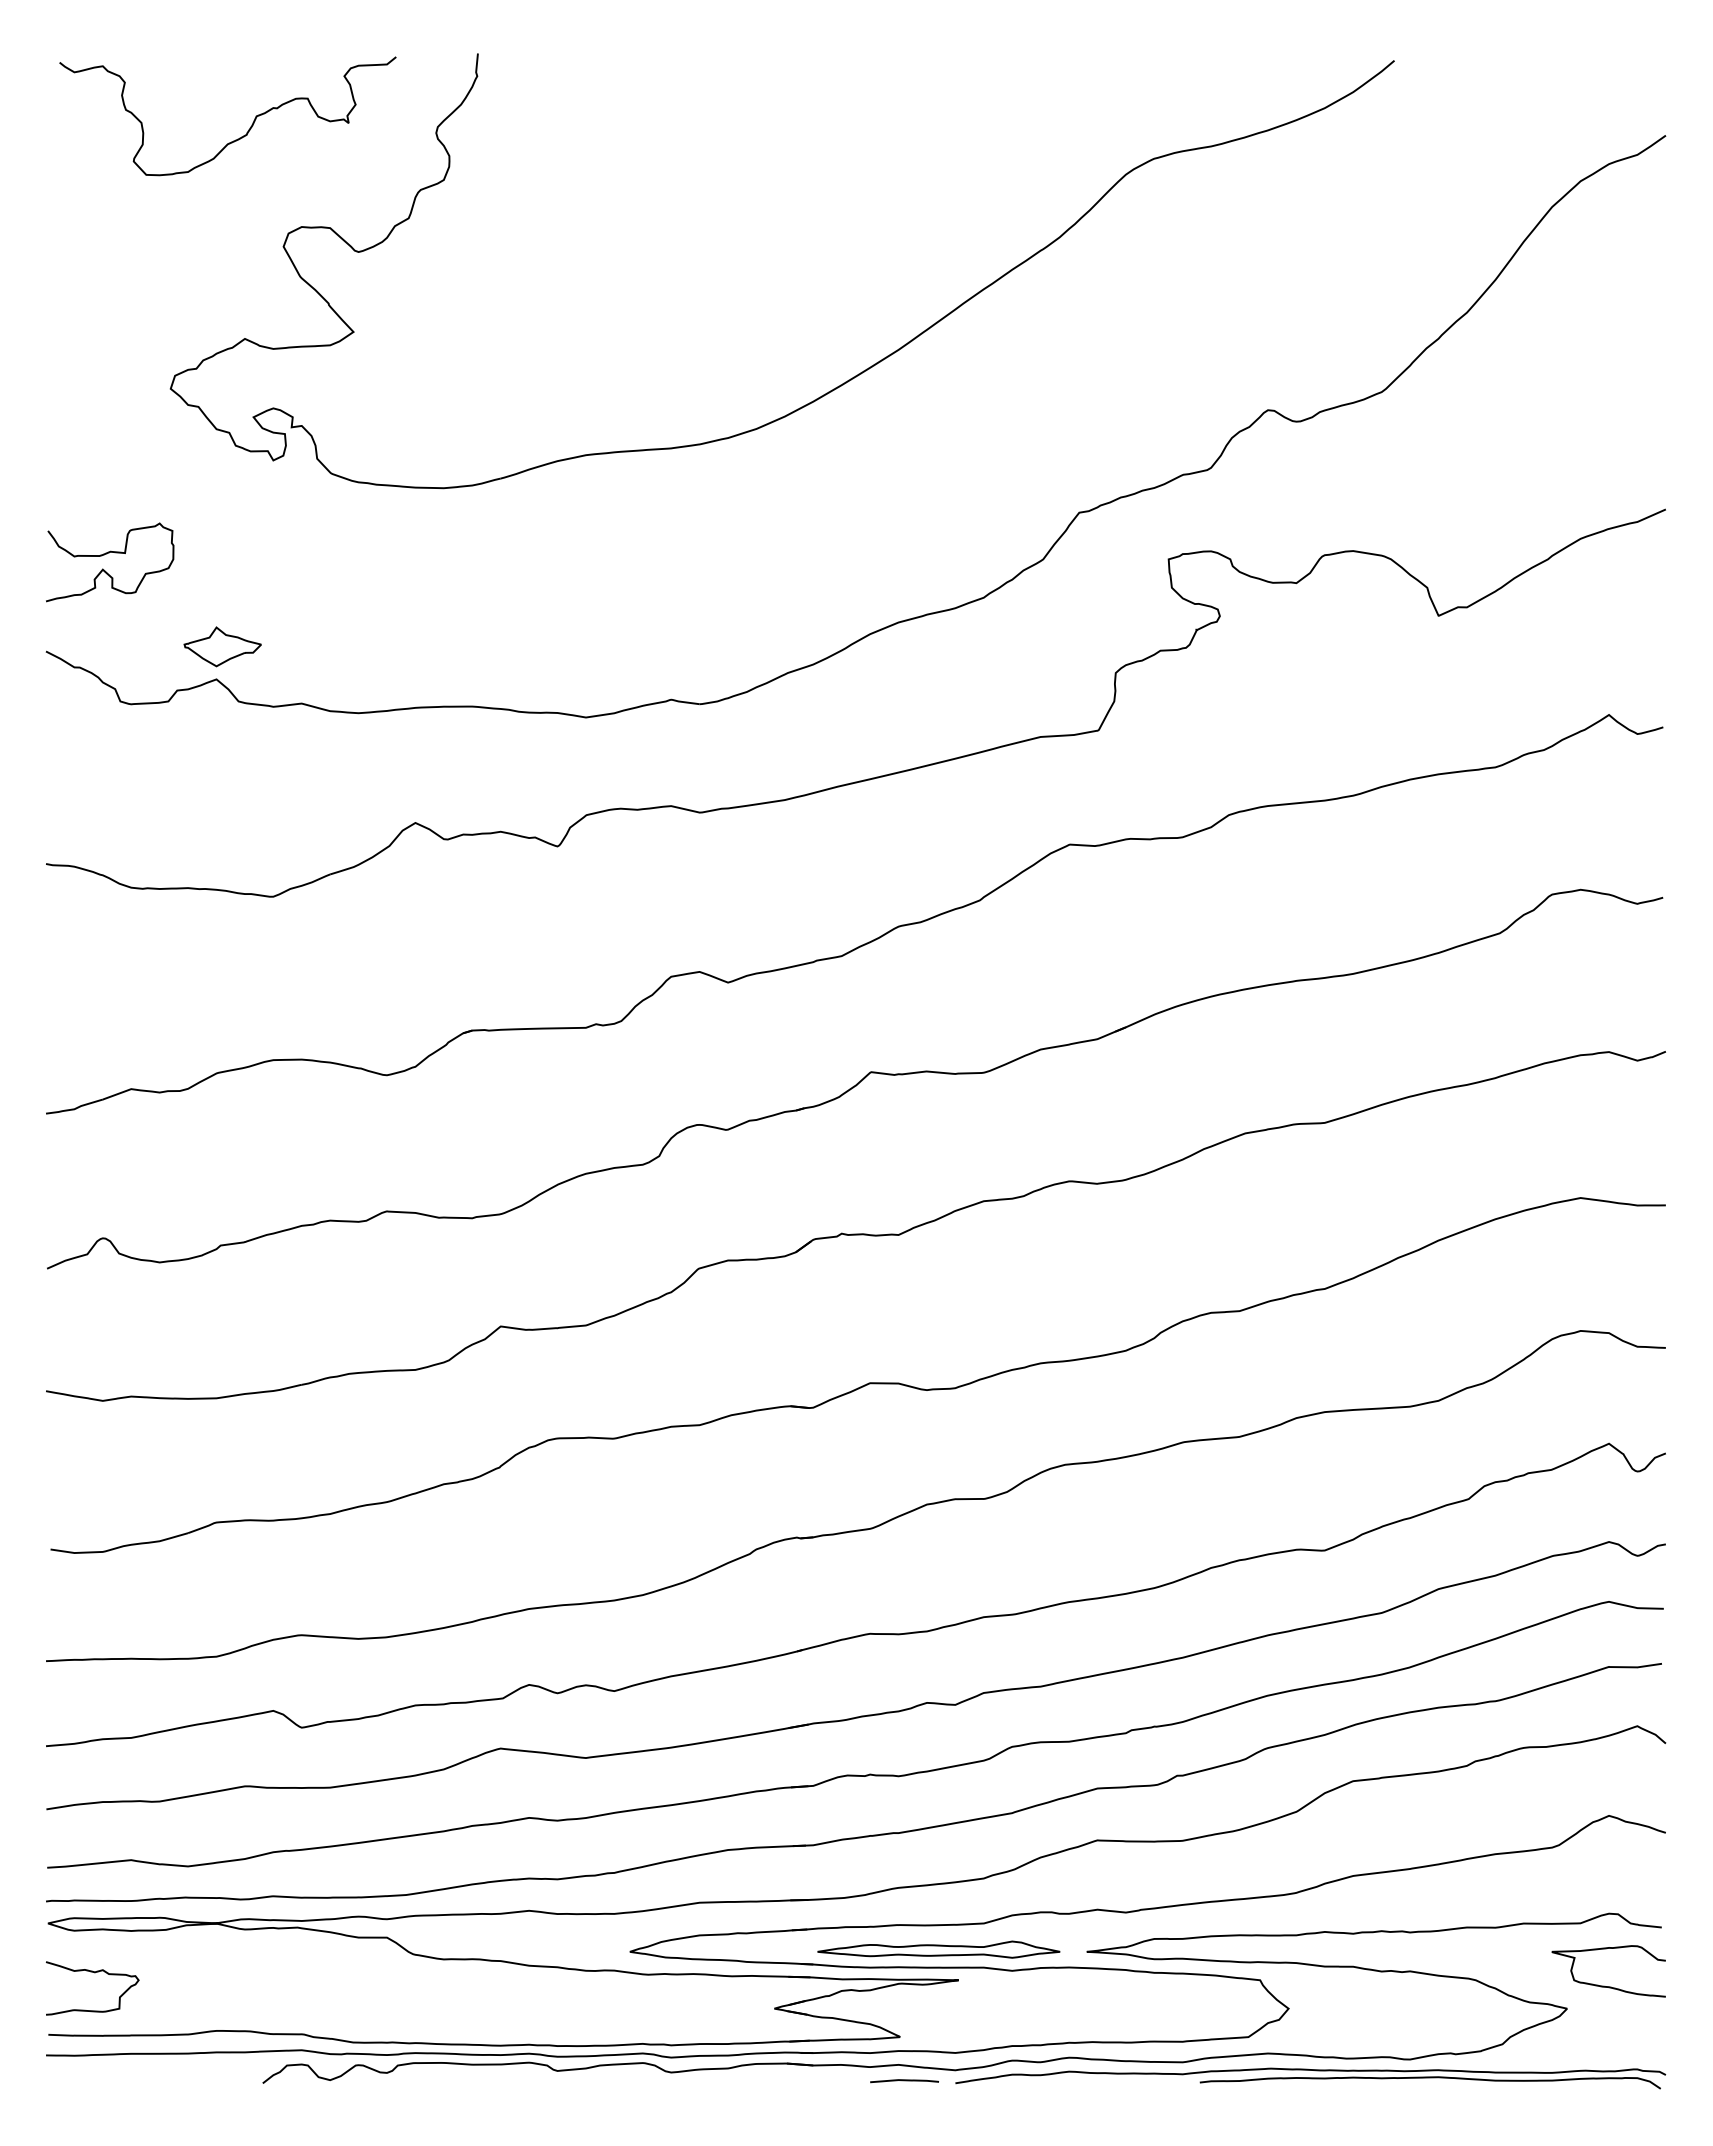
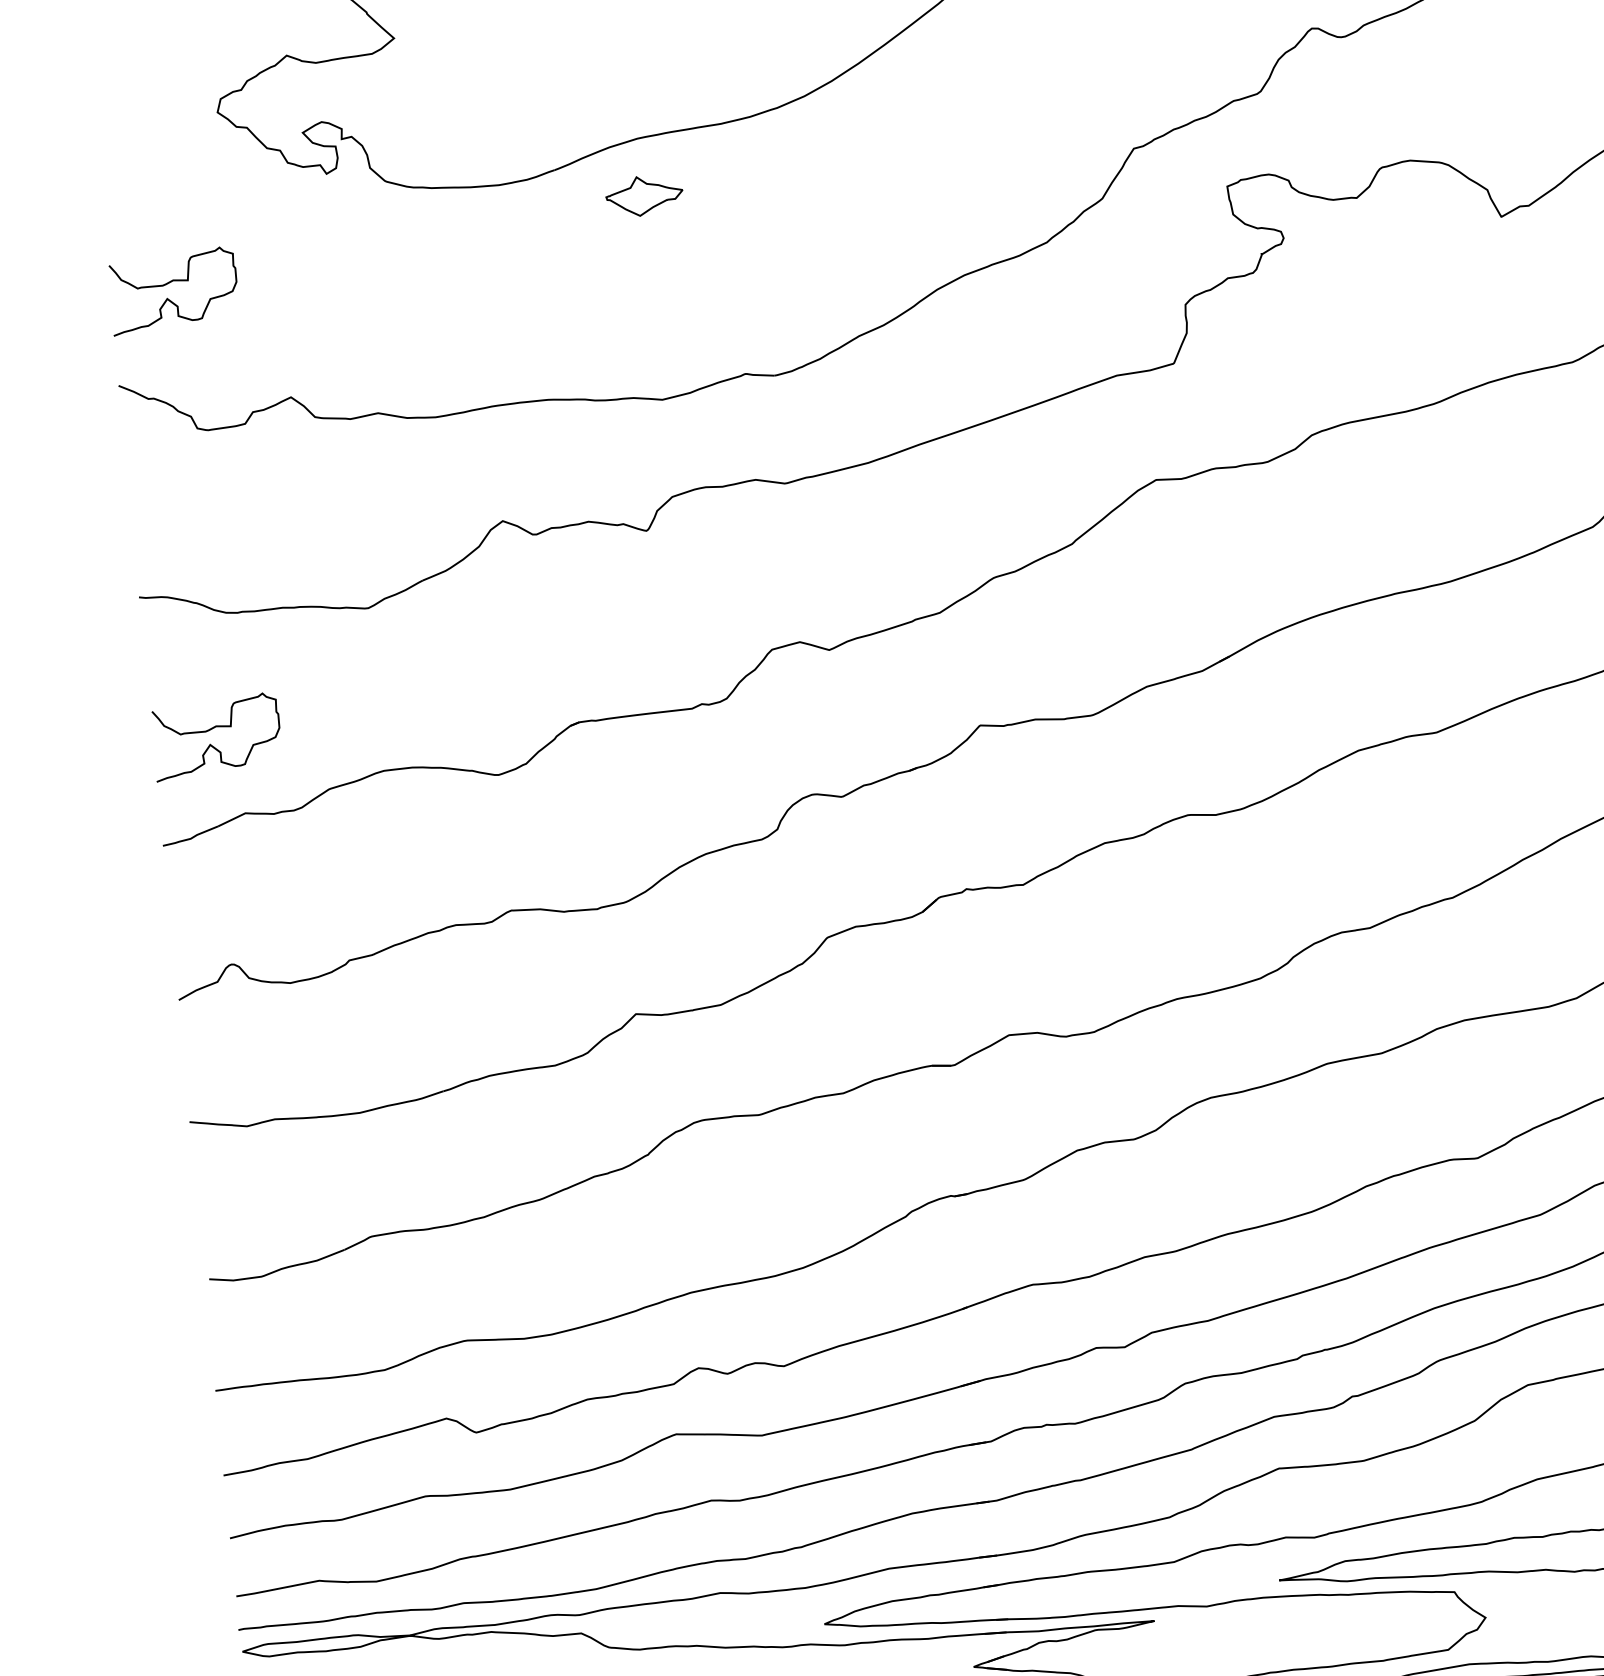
part: (222, 646) -> (644, 195), moved
curve: (106, 1002) -> (212, 729), added
part: (938, 1949) -> (1131, 1592), removed

